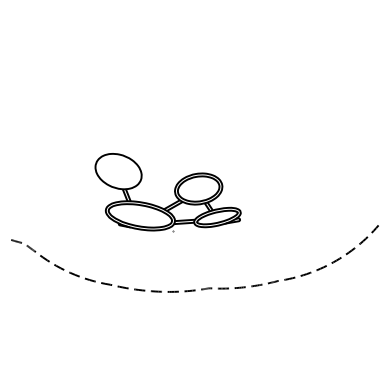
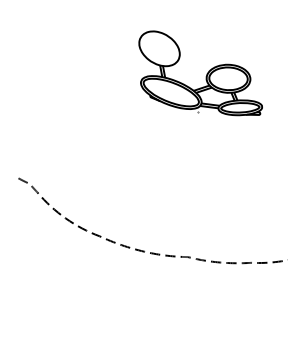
part: (174, 192) -> (206, 77), moved

